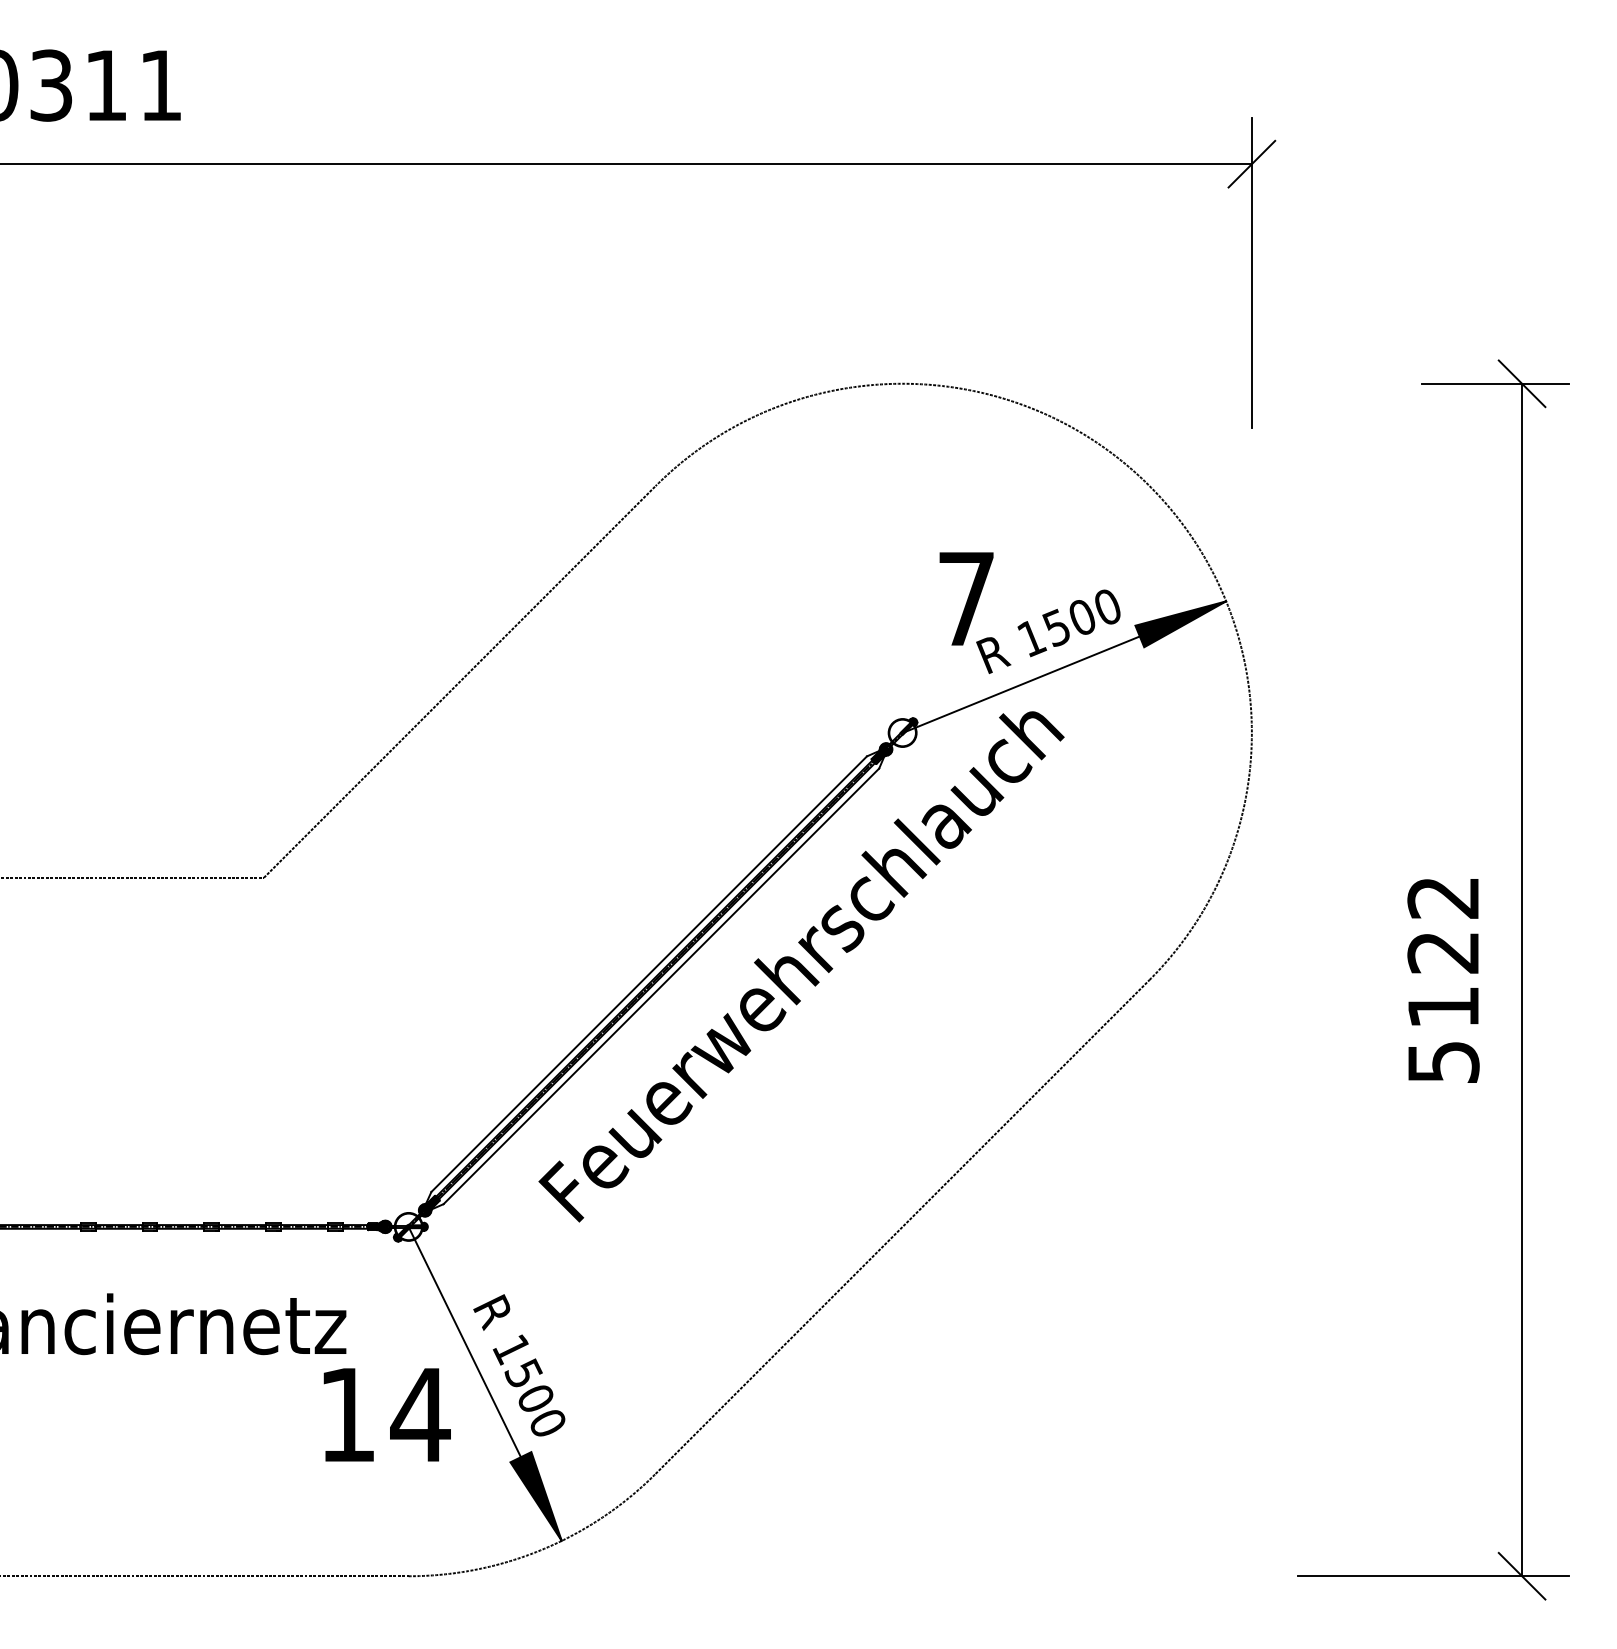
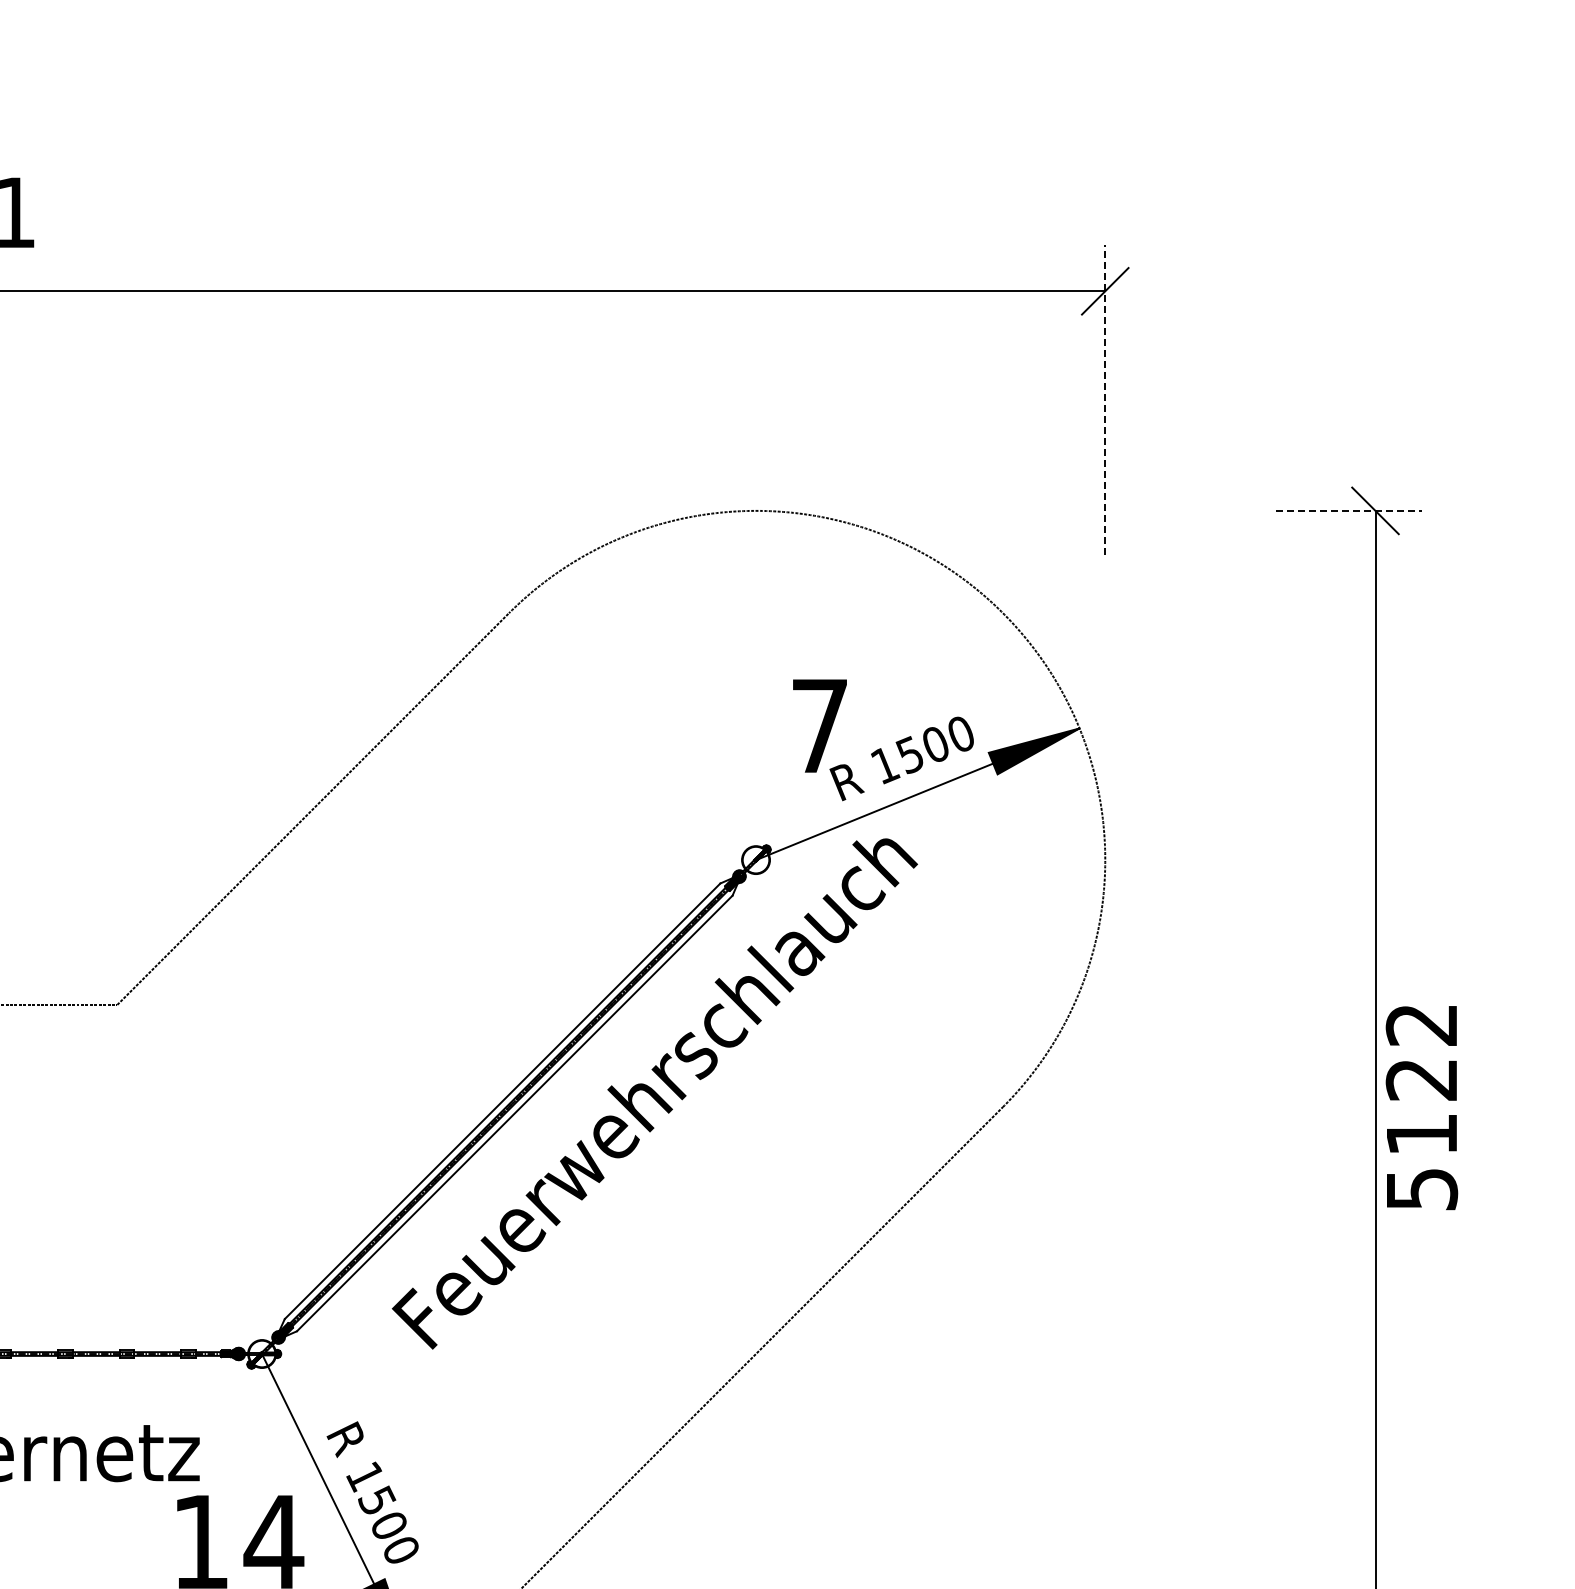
line: (1251, 272) -> (1104, 399), solid -> dashed
line: (1495, 383) -> (1348, 510), solid -> dashed
text: (1443, 980) -> (1421, 1107), moved

